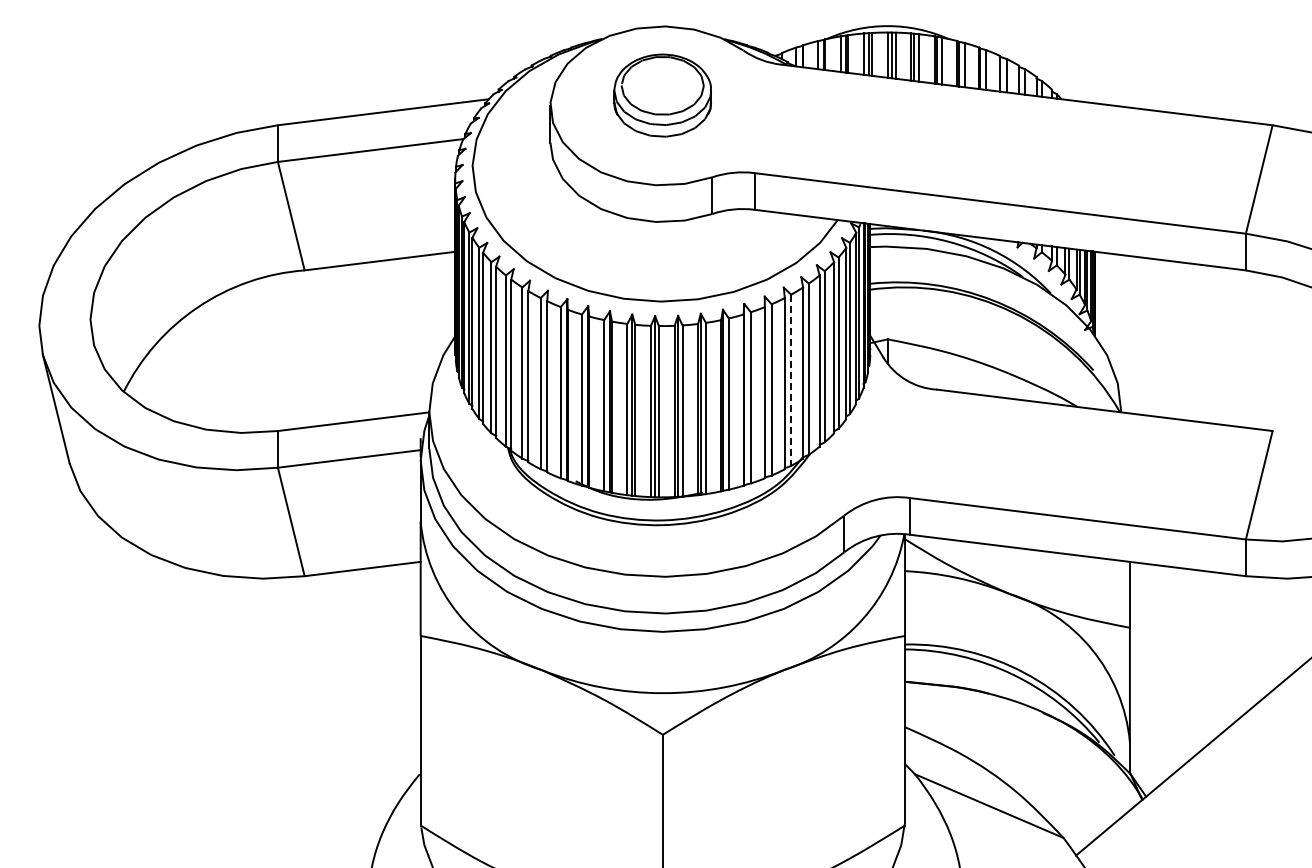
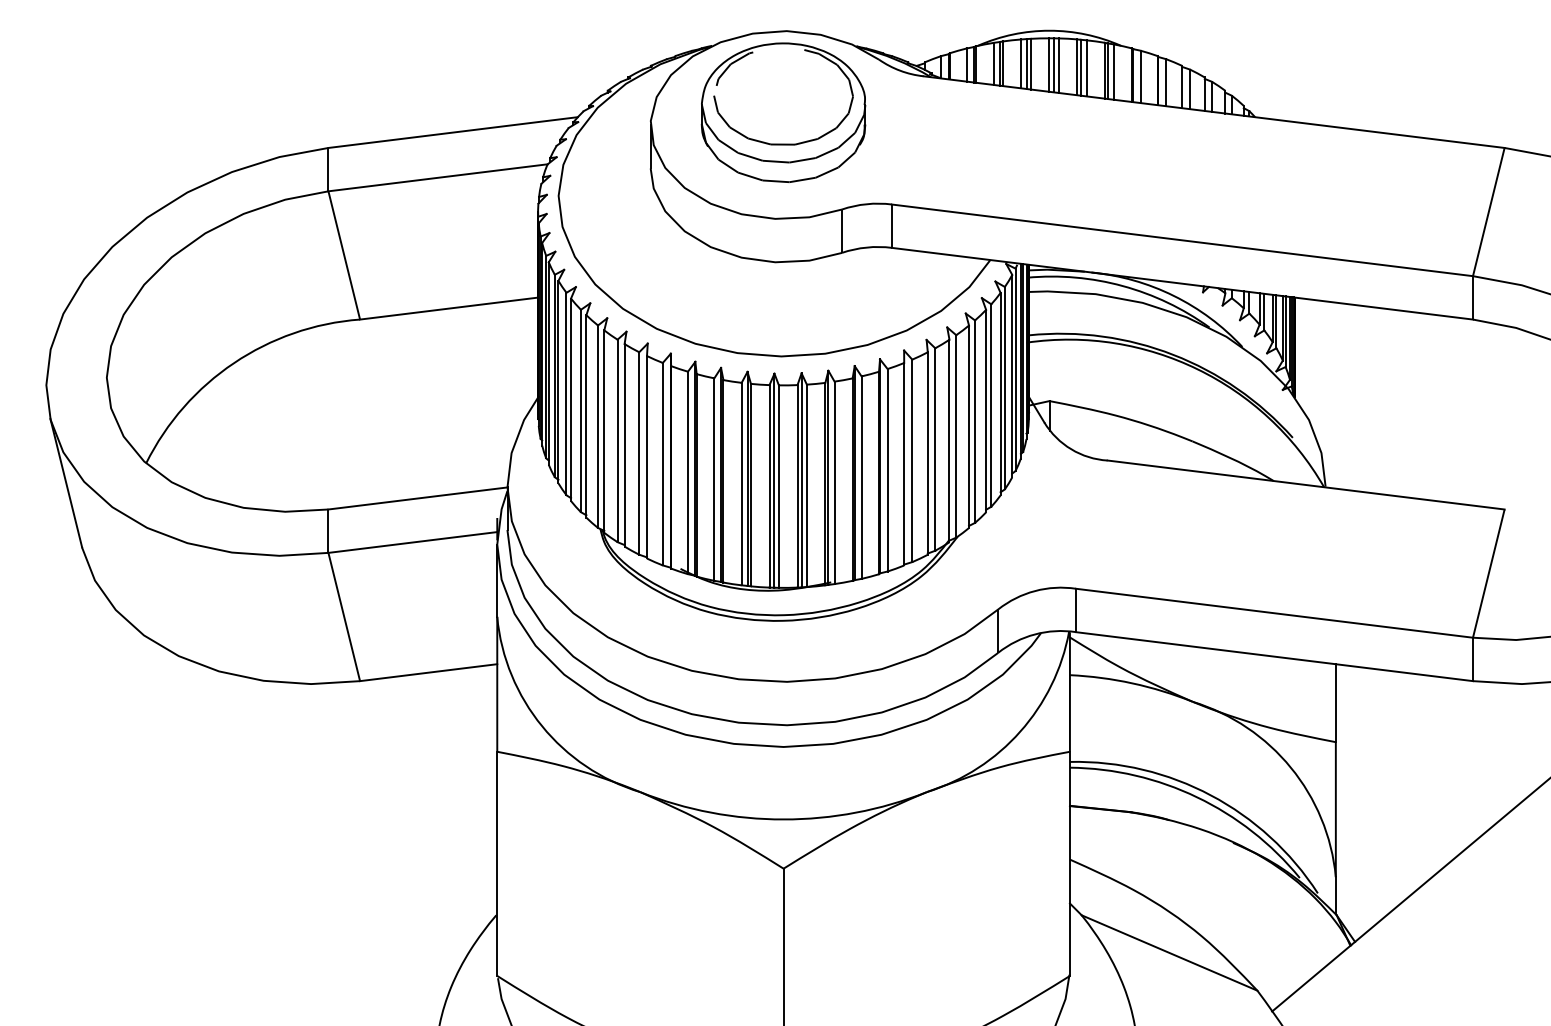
part: (662, 95) -> (783, 112), size x1.43
line: (791, 380) -> (935, 449), dashed -> solid

